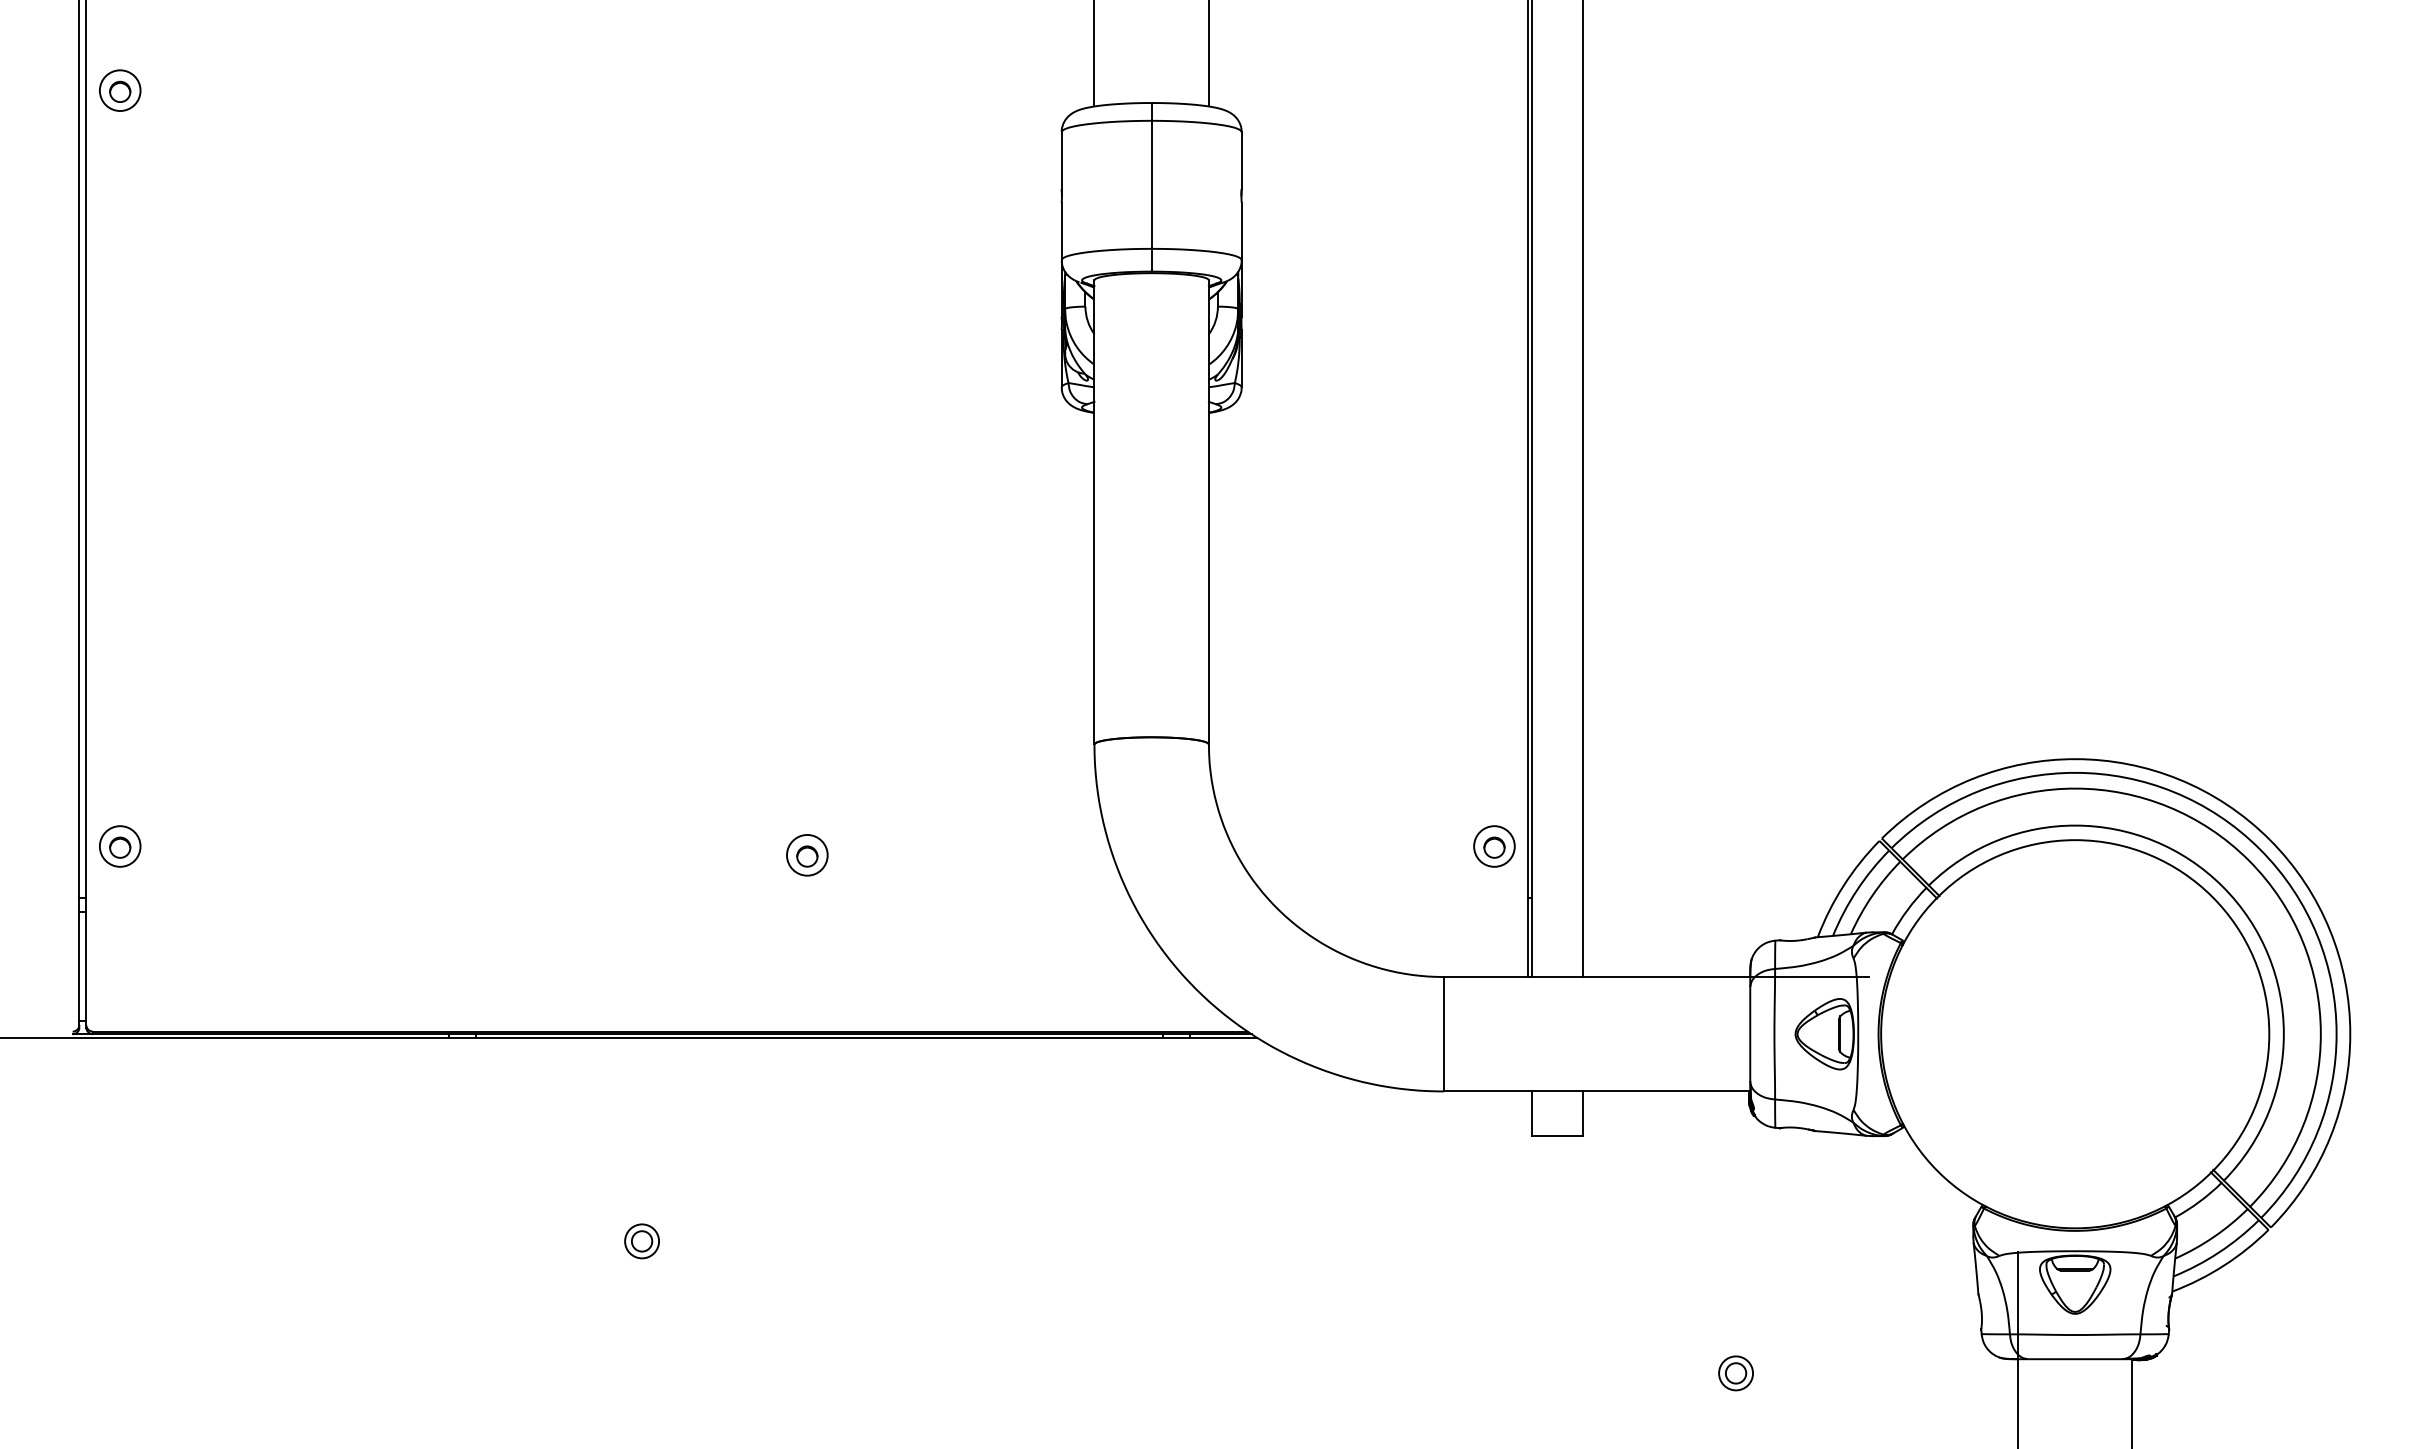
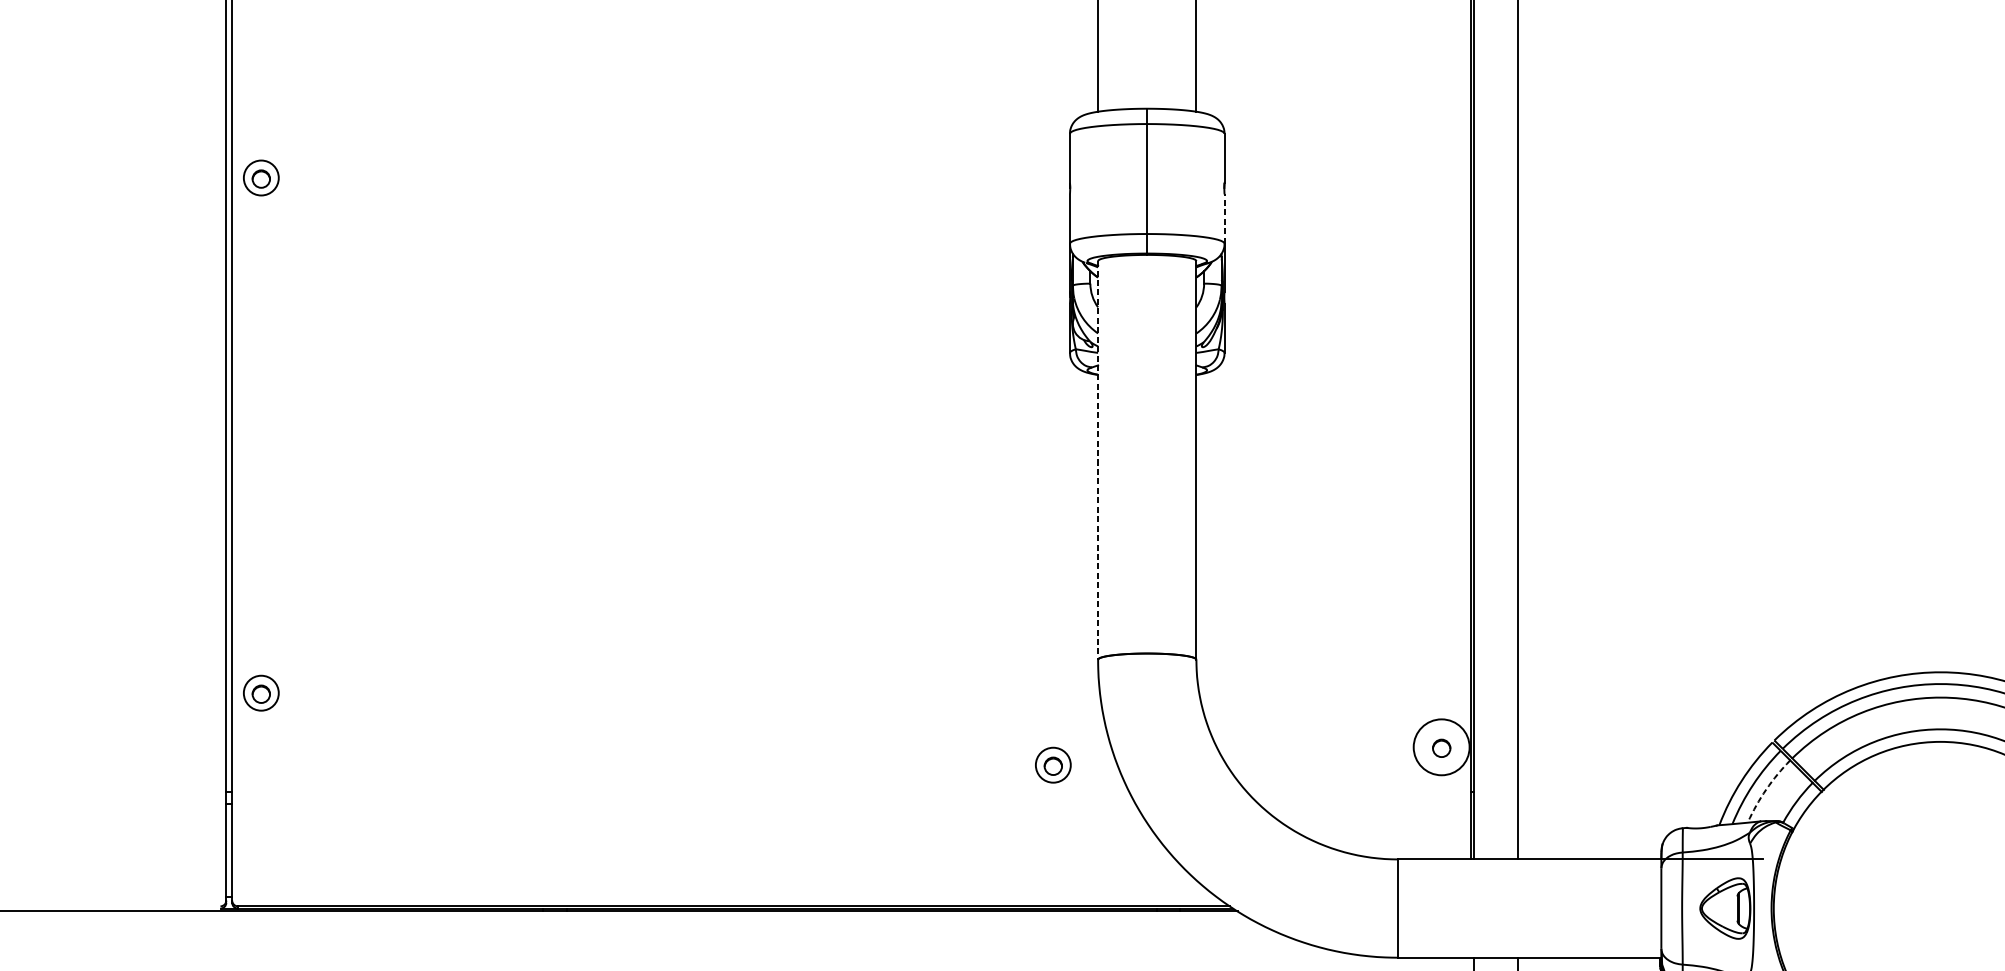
part: (120, 90) -> (261, 177), moved
line: (1241, 231) -> (1224, 219), solid -> dashed
line: (1094, 512) -> (1098, 460), solid -> dashed
part: (120, 846) -> (261, 693), moved
circle: (1494, 846) -> (1441, 747), size x1.6
part: (807, 855) -> (1053, 765), moved
arc: (1872, 895) -> (1766, 789), solid -> dashed

